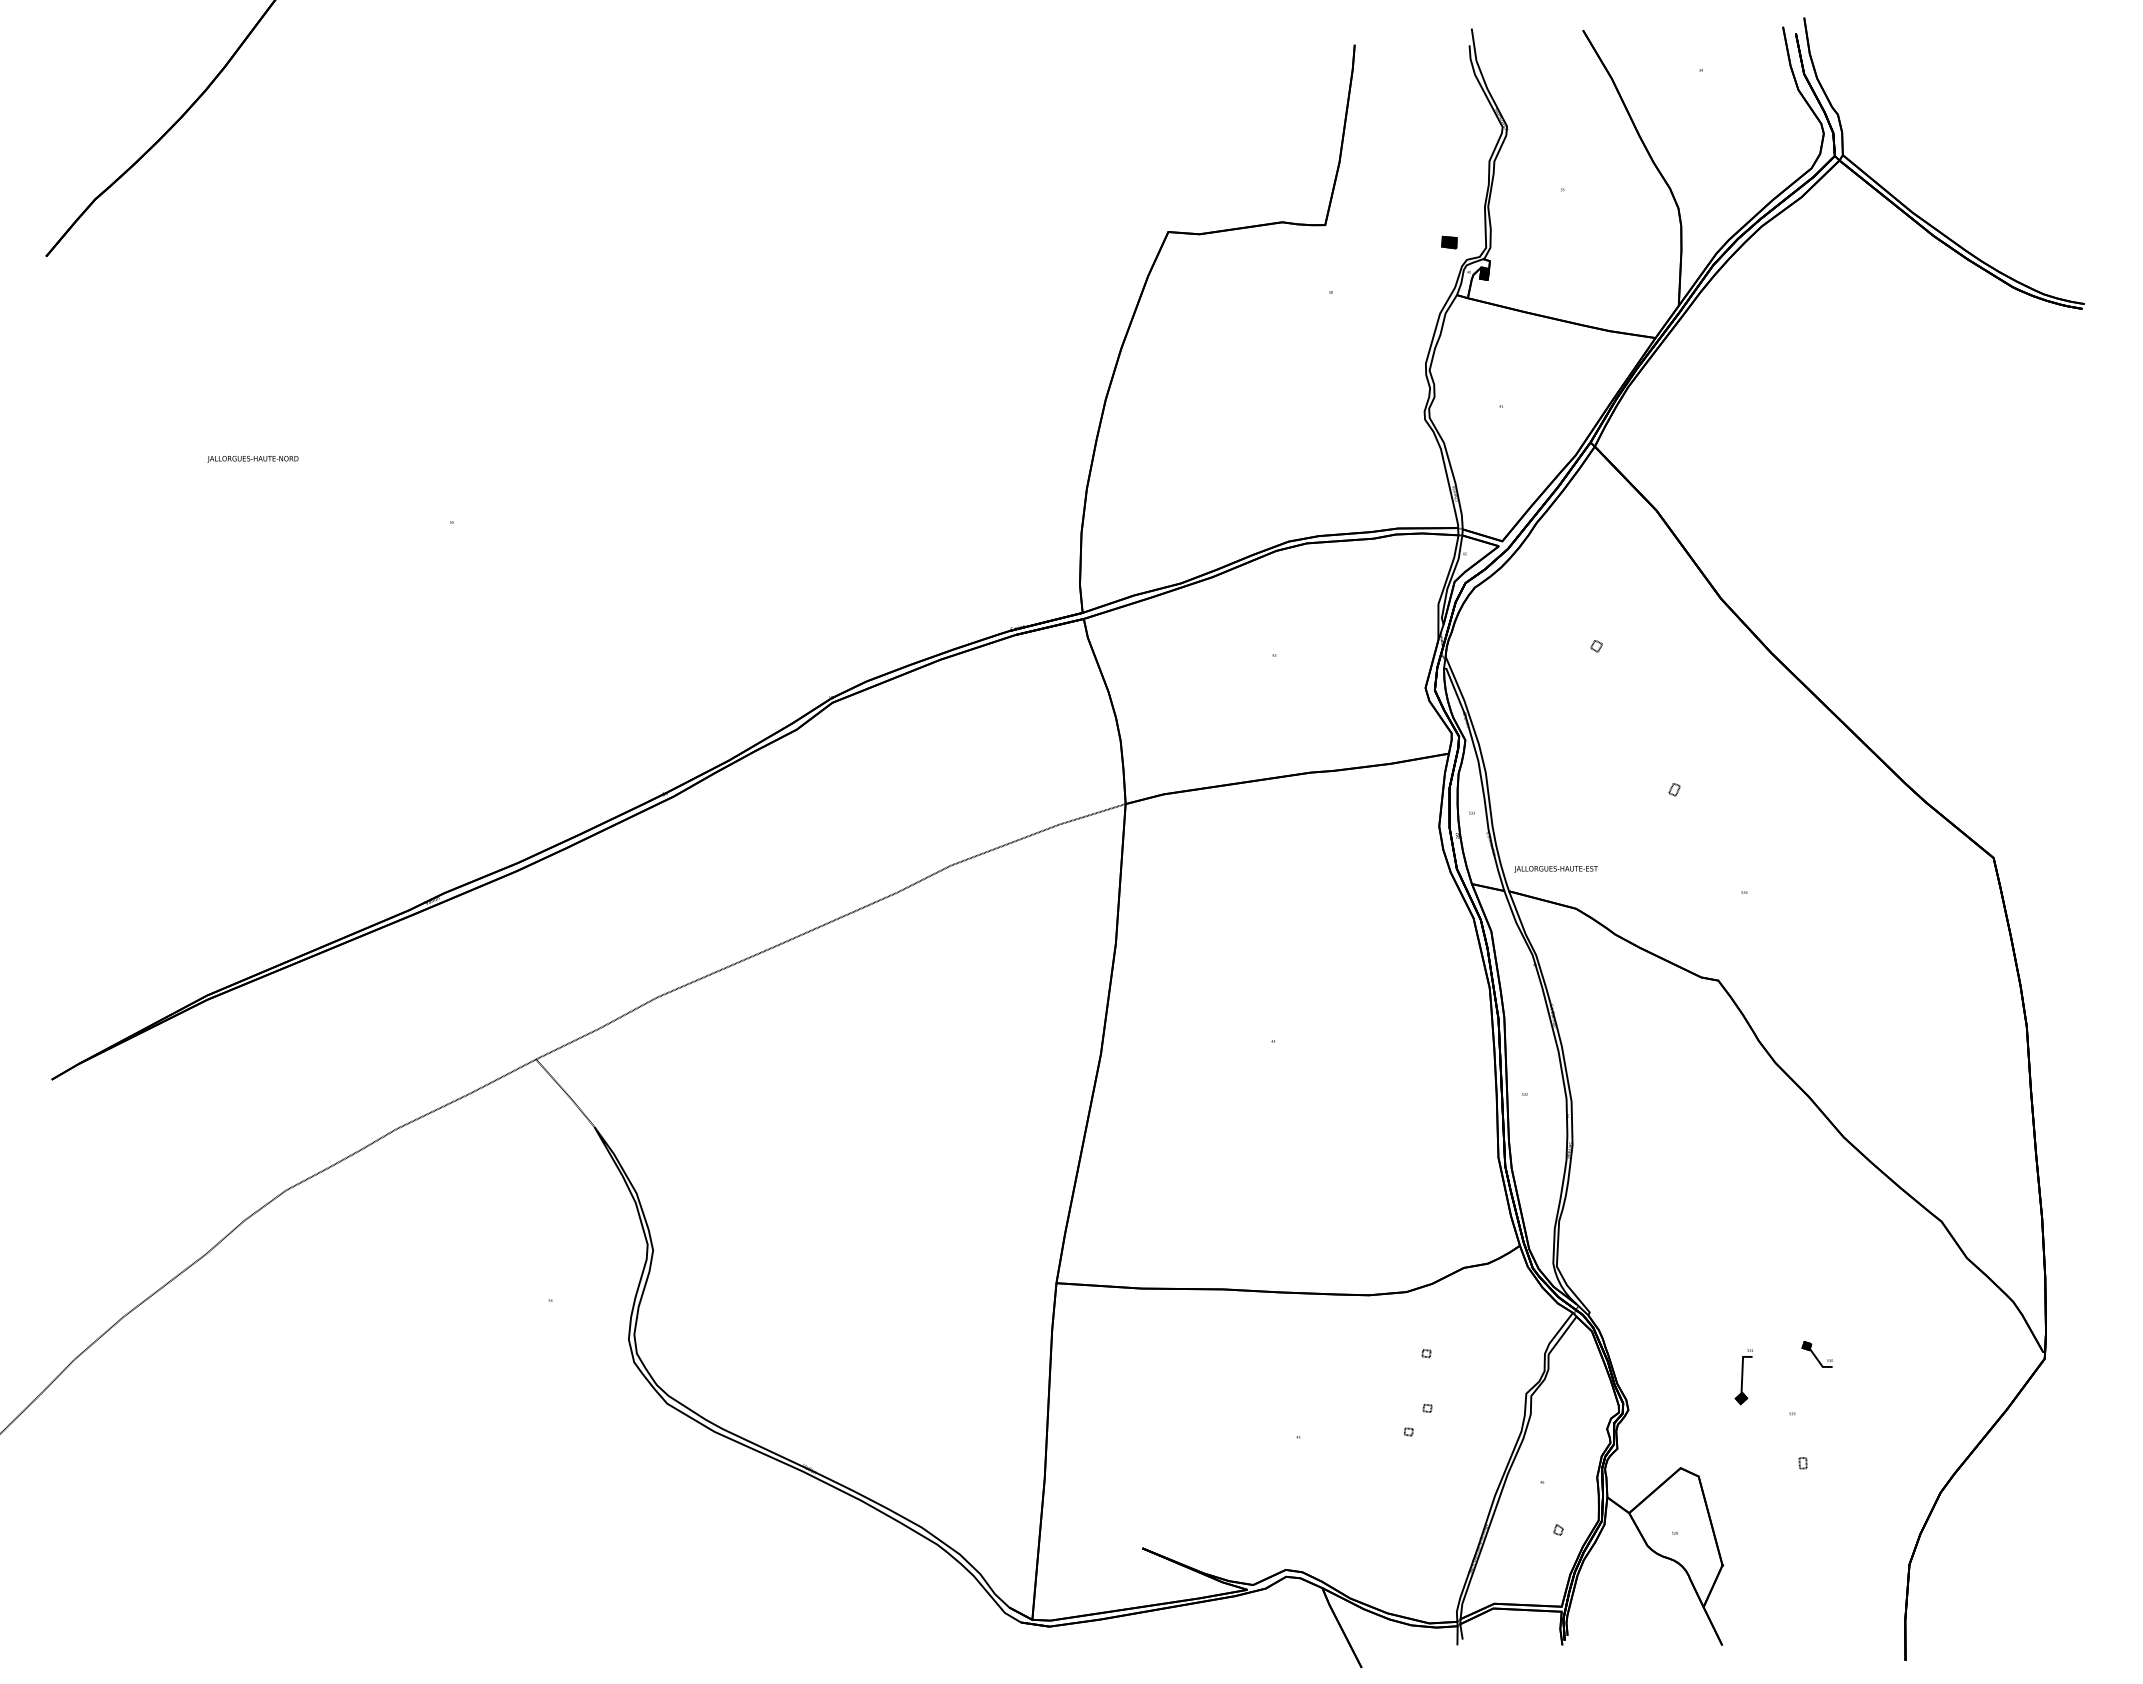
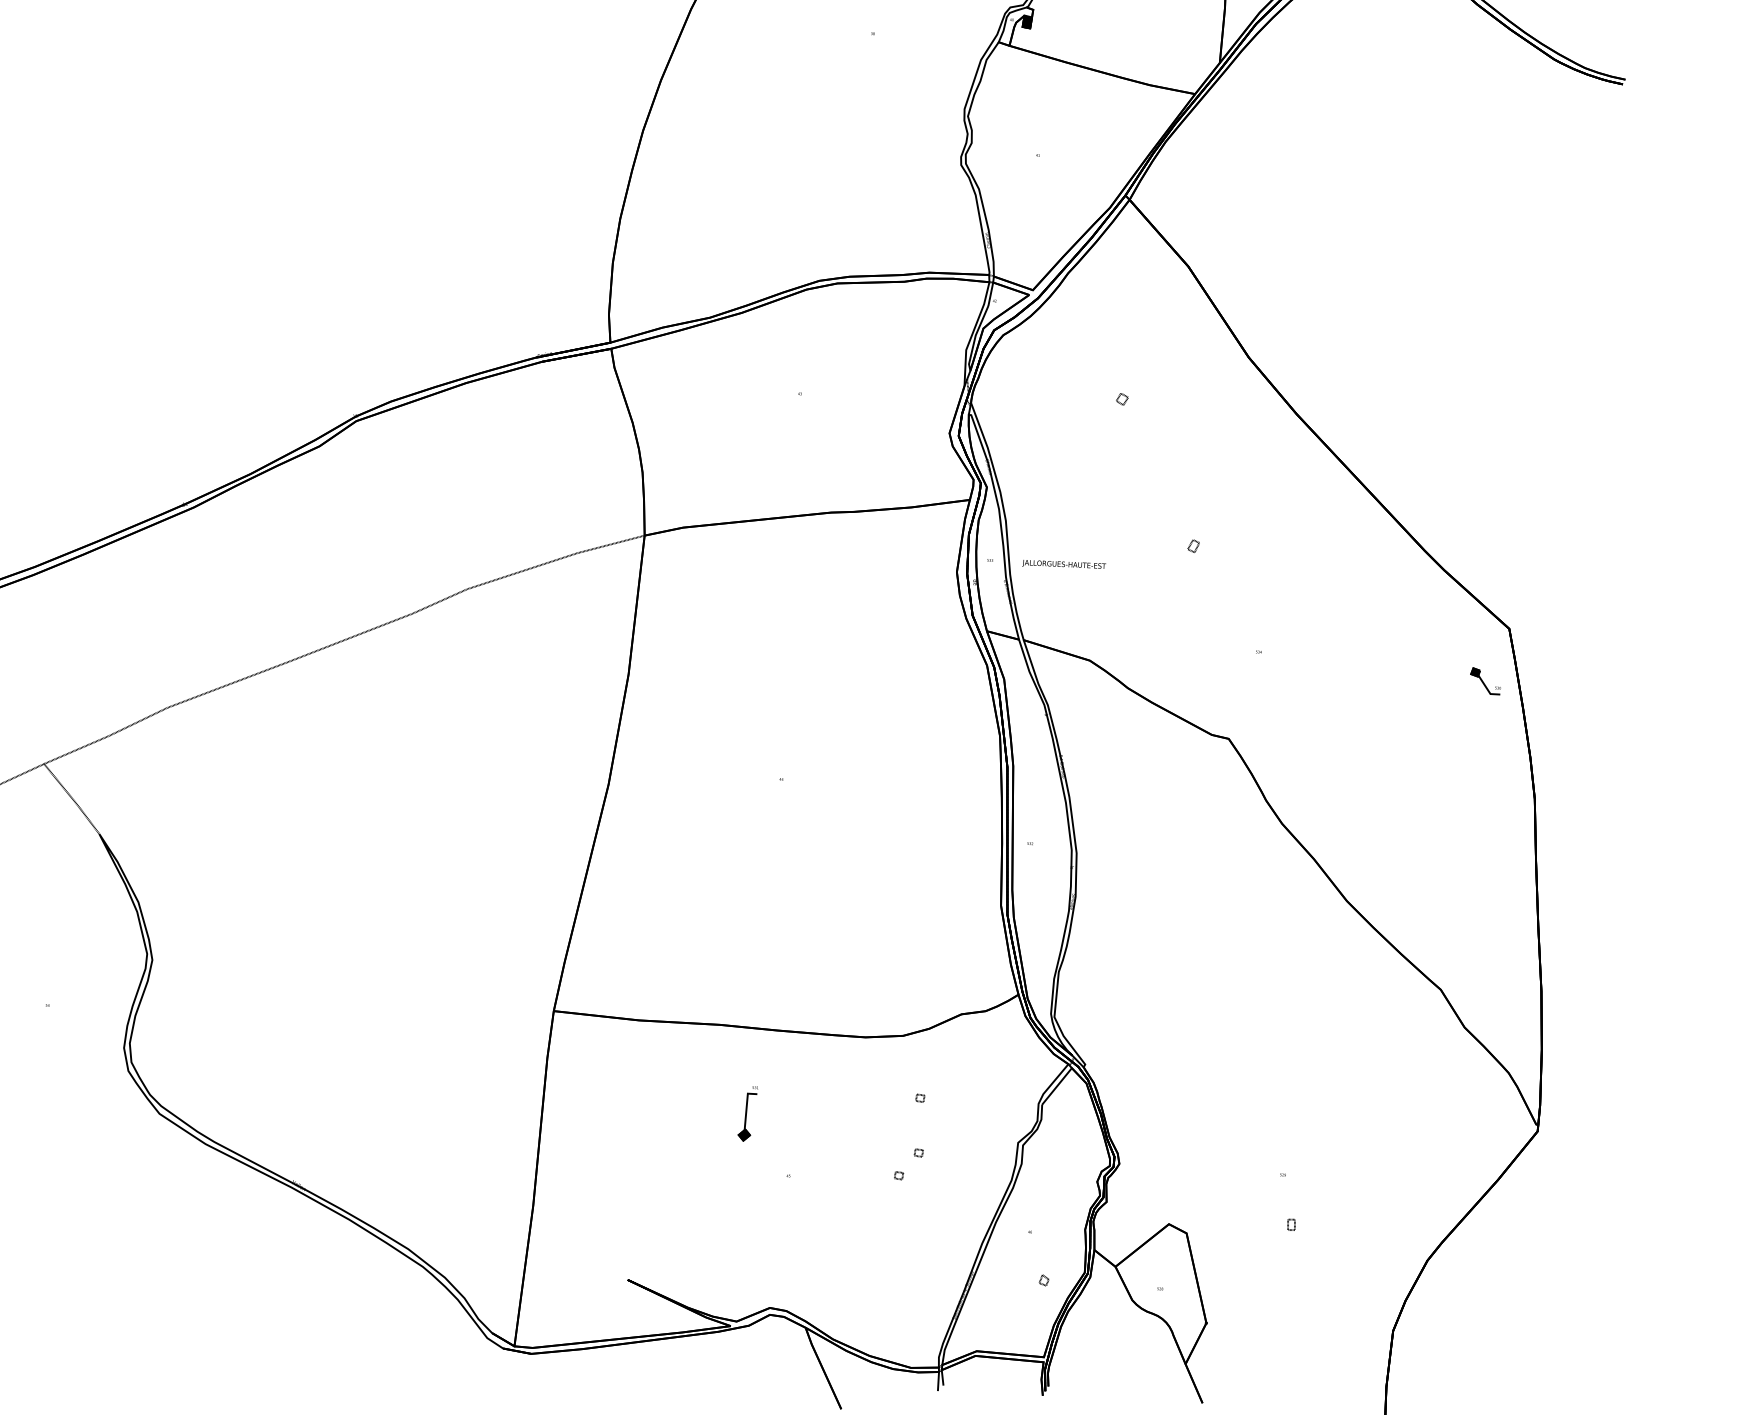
text: (1555, 869) -> (1063, 565), moved
part: (1816, 1354) -> (1484, 681), moved
part: (1743, 1377) -> (747, 1114), moved

